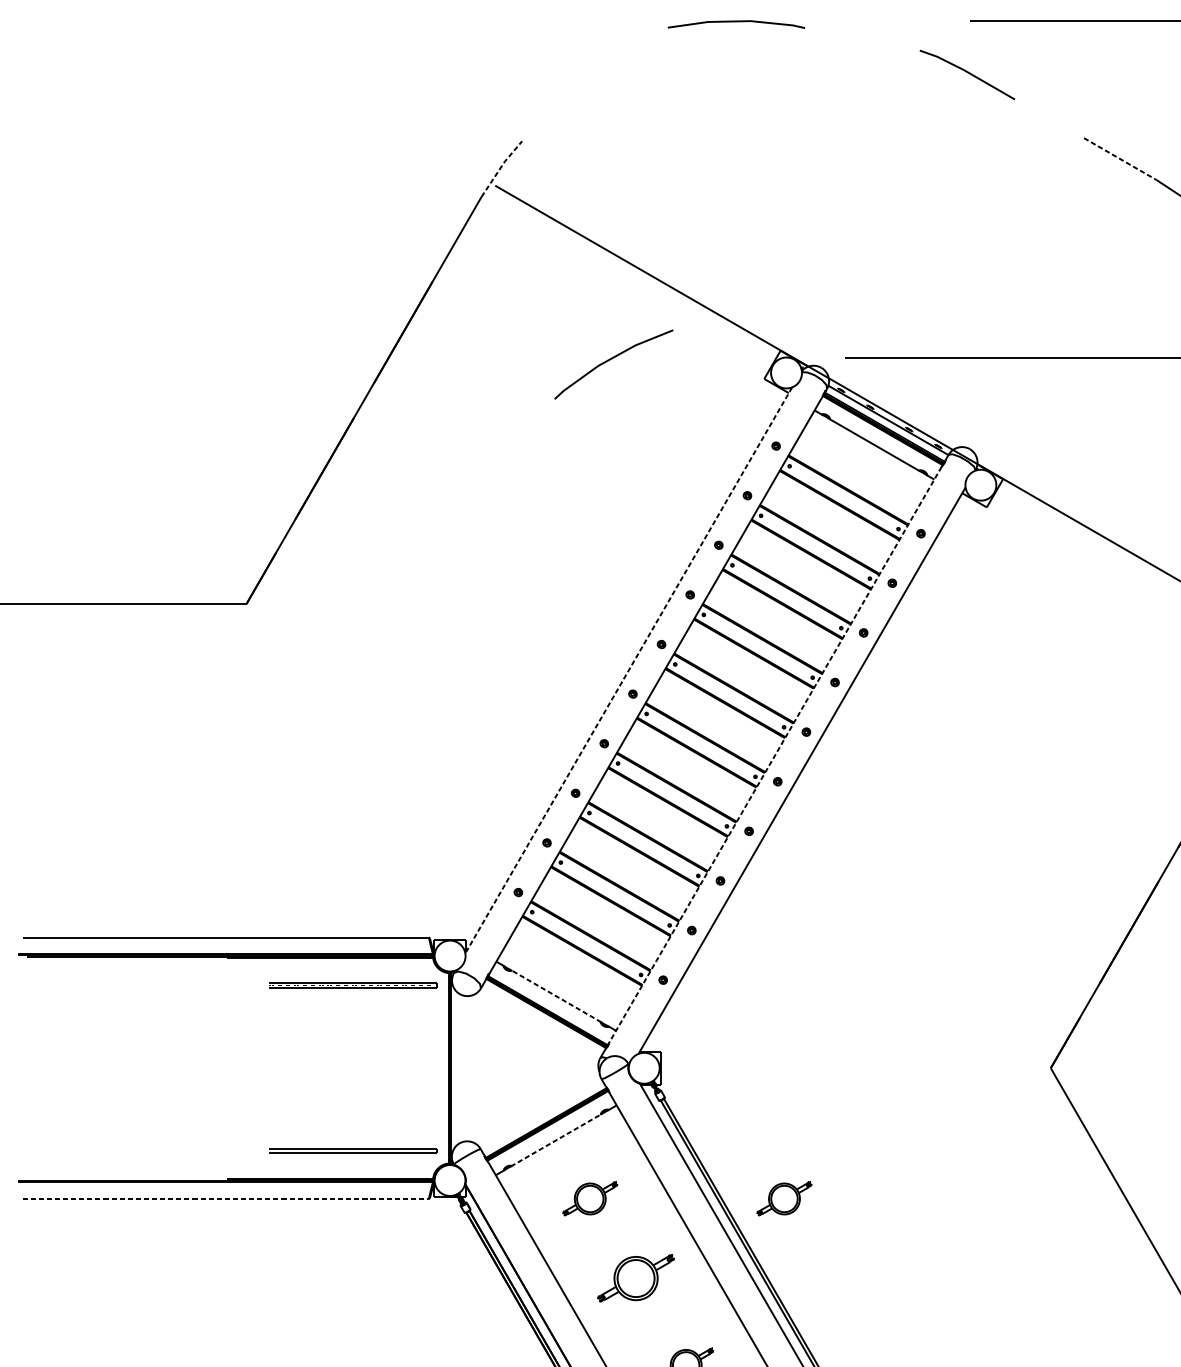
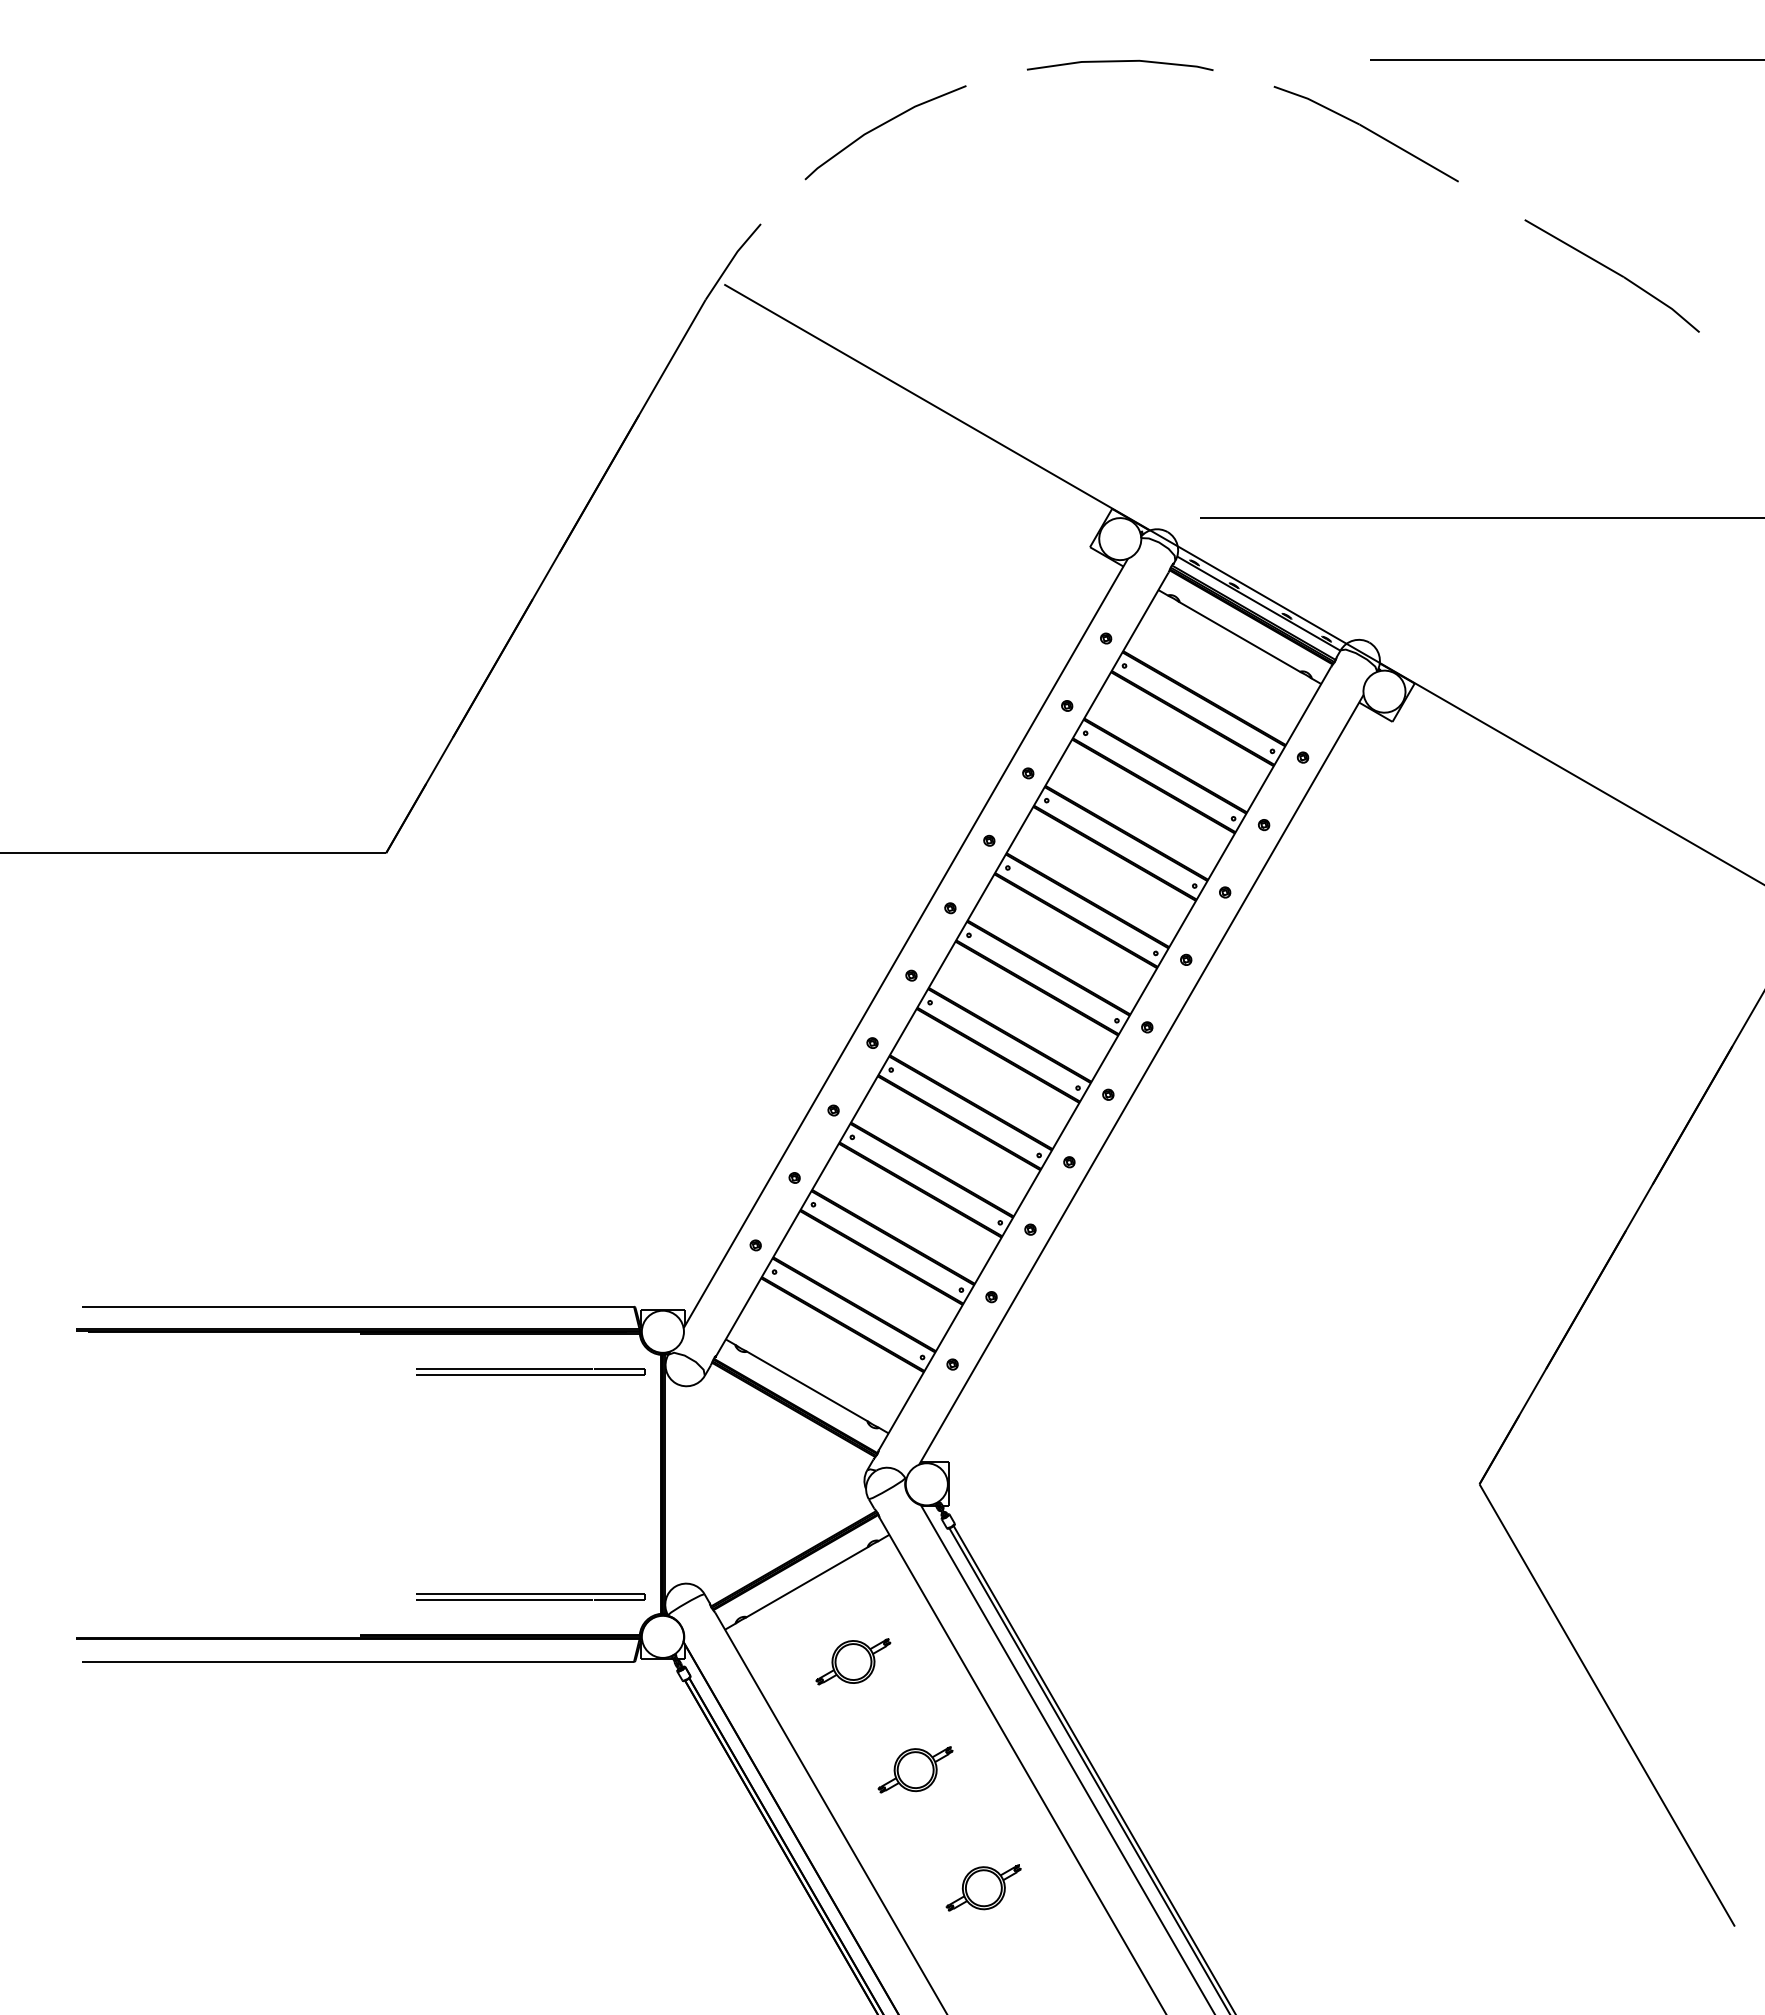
line: (735, 22) -> (1119, 62), moved
part: (966, 74) -> (1365, 133), size x1.43
line: (1120, 159) -> (1574, 248), dashed -> solid
line: (501, 167) -> (732, 259), dashed -> solid
line: (610, 360) -> (881, 126), moved
line: (628, 670) -> (905, 943), dashed -> solid
line: (774, 755) -> (1104, 1058), dashed -> solid
line: (556, 996) -> (807, 1386), dashed -> solid
line: (556, 1140) -> (807, 1582), dashed -> solid
line: (226, 1198) -> (358, 1661), dashed -> solid
part: (784, 1198) -> (1117, 1661), removed
part: (635, 1278) -> (915, 1769), size x0.71

